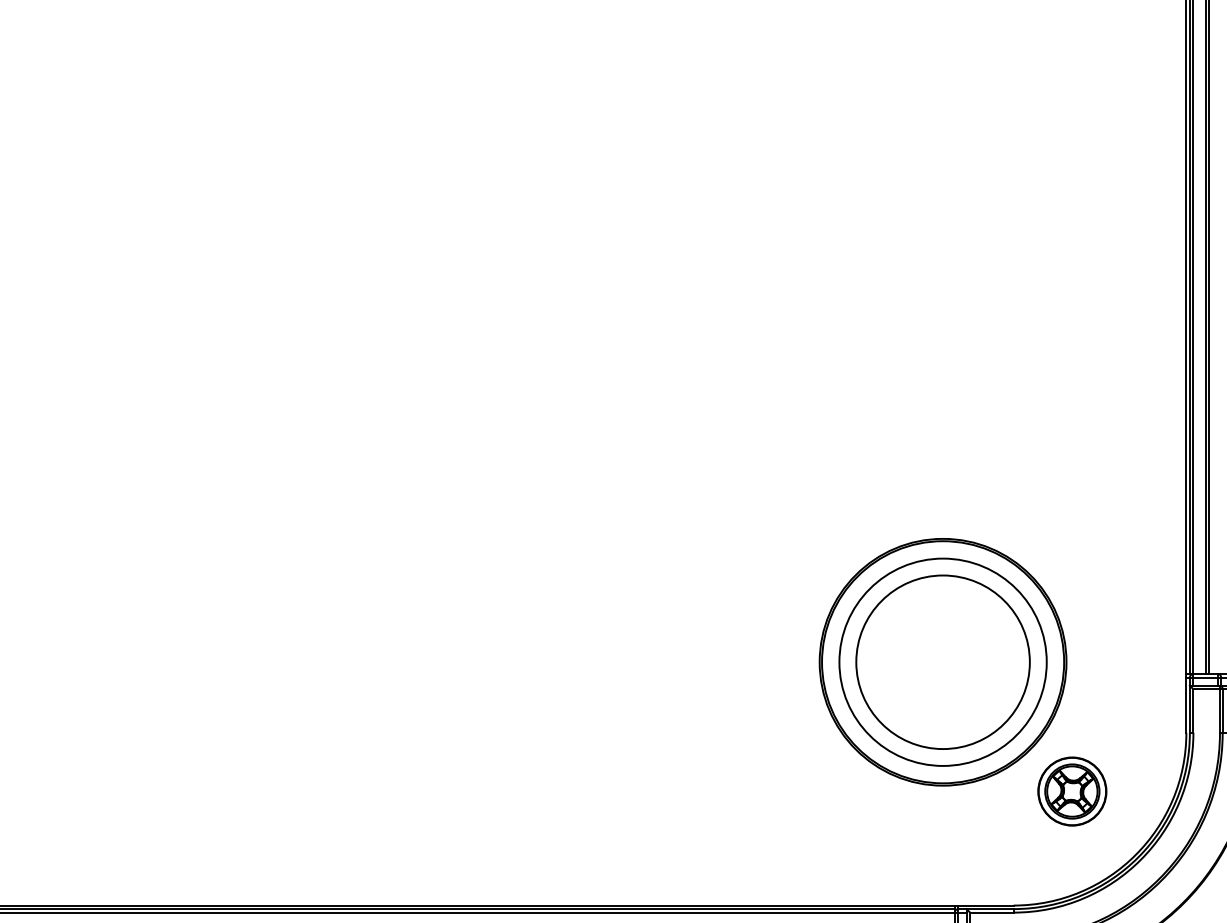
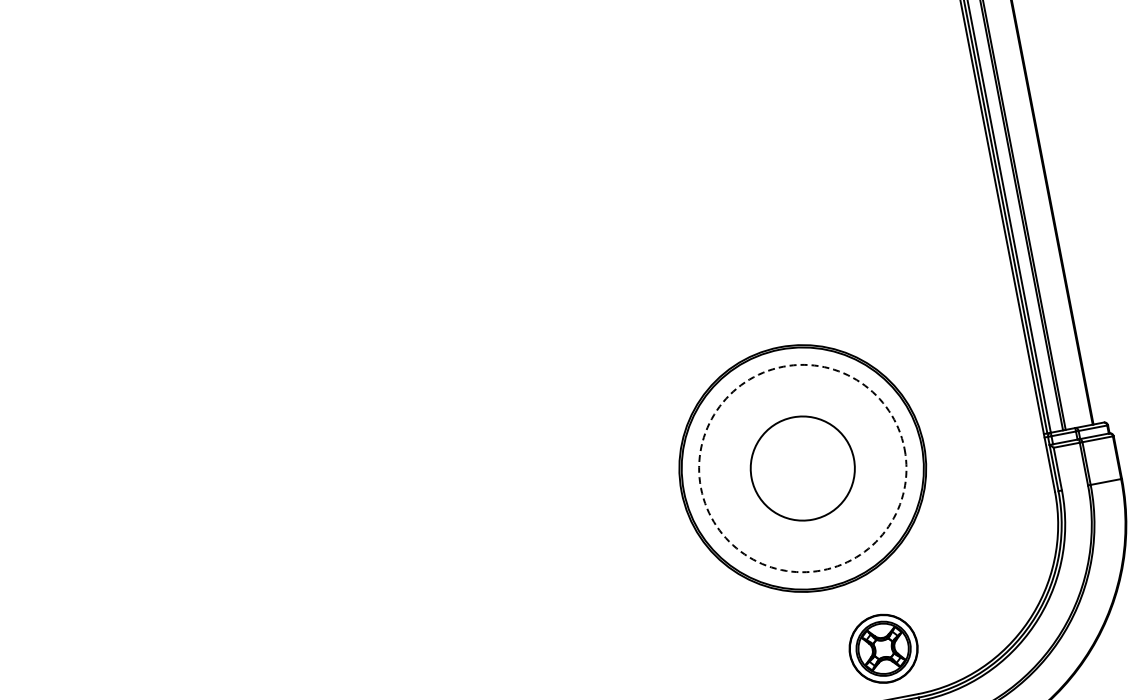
circle: (942, 661) -> (802, 467), solid -> dashed
circle: (942, 662) -> (802, 468), size x0.6
part: (1072, 791) -> (883, 648), moved

